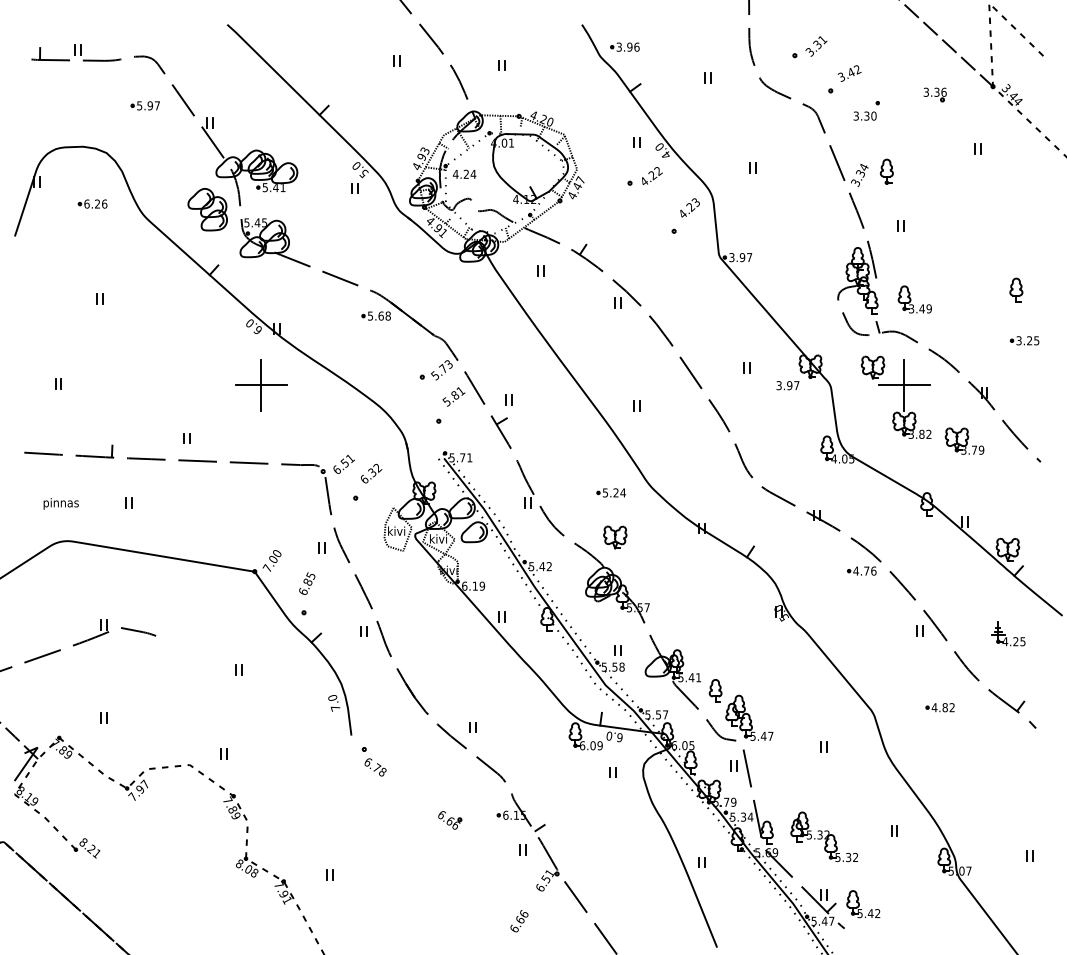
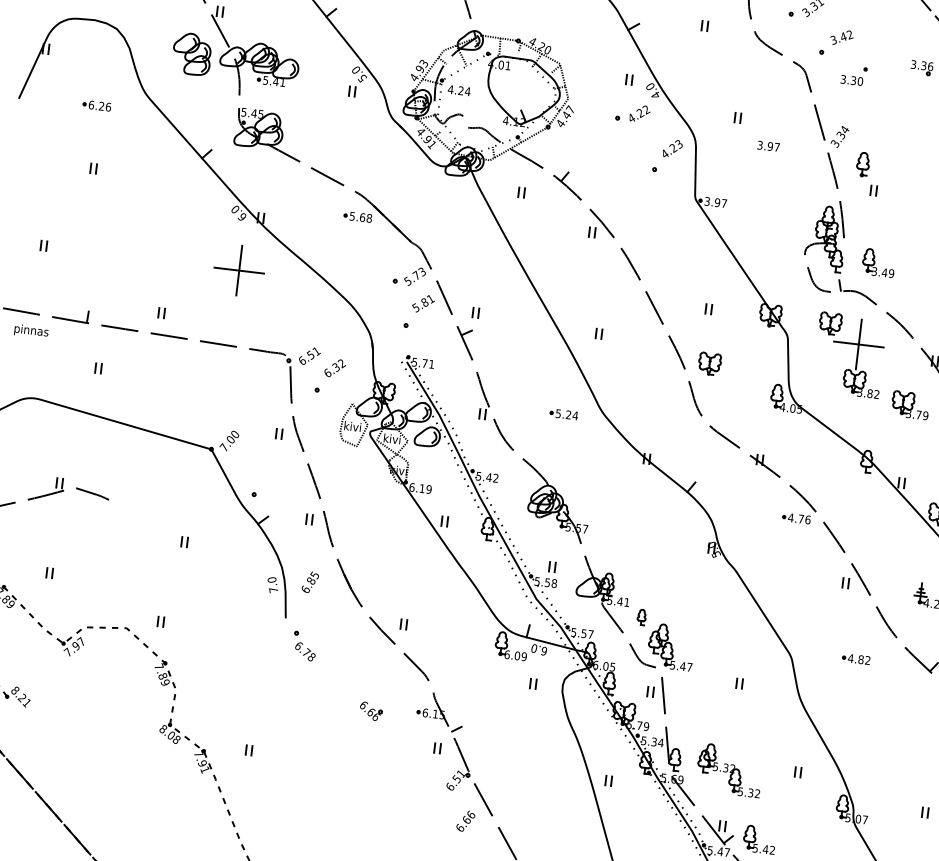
part: (886, 171) -> (862, 164), moved
part: (92, 203) -> (96, 105), moved
part: (207, 209) -> (191, 53), moved
text: (787, 385) -> (768, 146), moved
text: (60, 503) -> (30, 330), moved
part: (615, 537) -> (710, 363), moved
text: (307, 583) -> (310, 582), moved
part: (715, 690) -> (641, 616), size x0.7
text: (519, 921) -> (465, 821), moved

